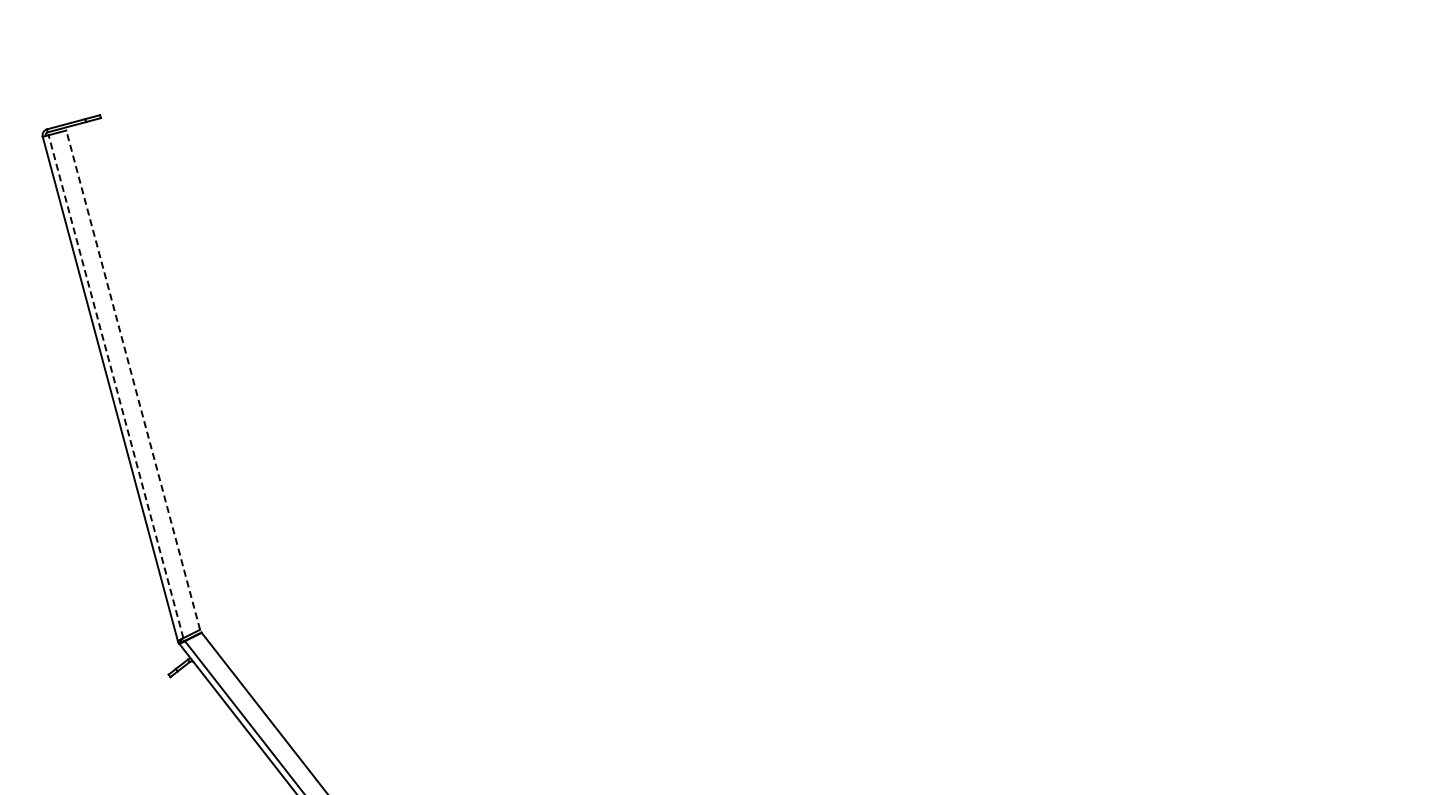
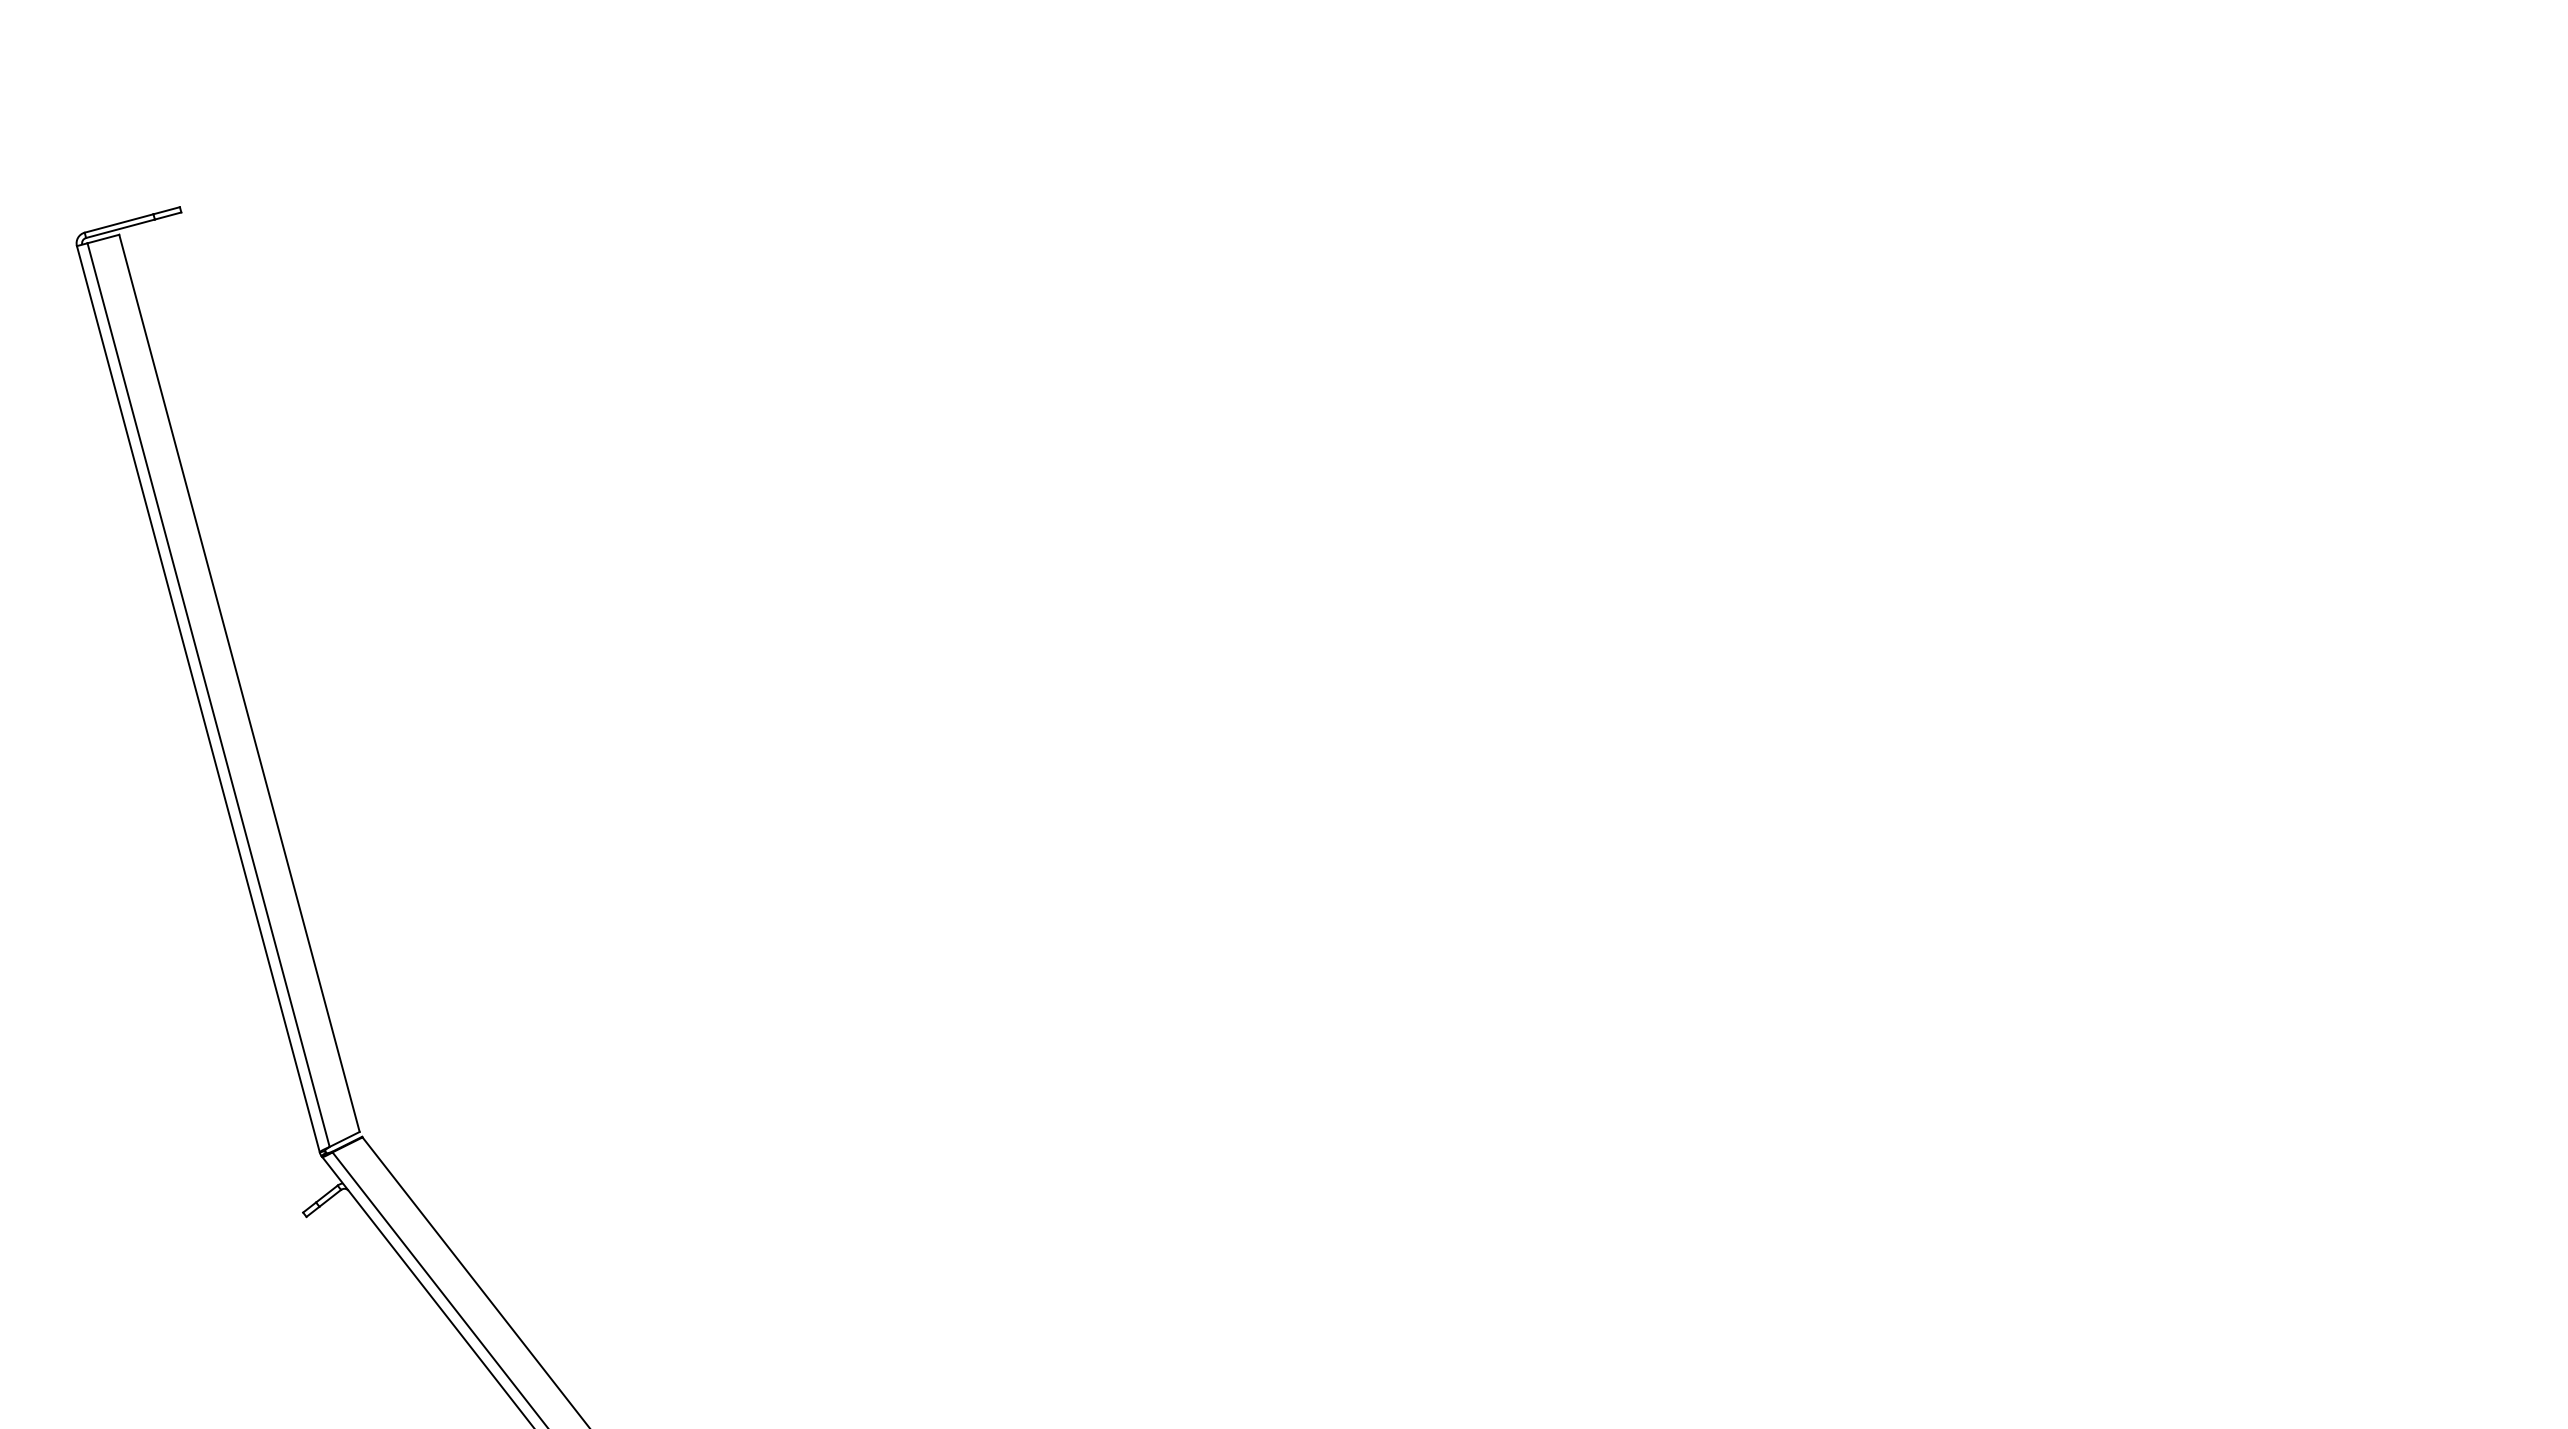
line: (133, 379) -> (240, 682), dashed -> solid
line: (115, 386) -> (207, 694), dashed -> solid

